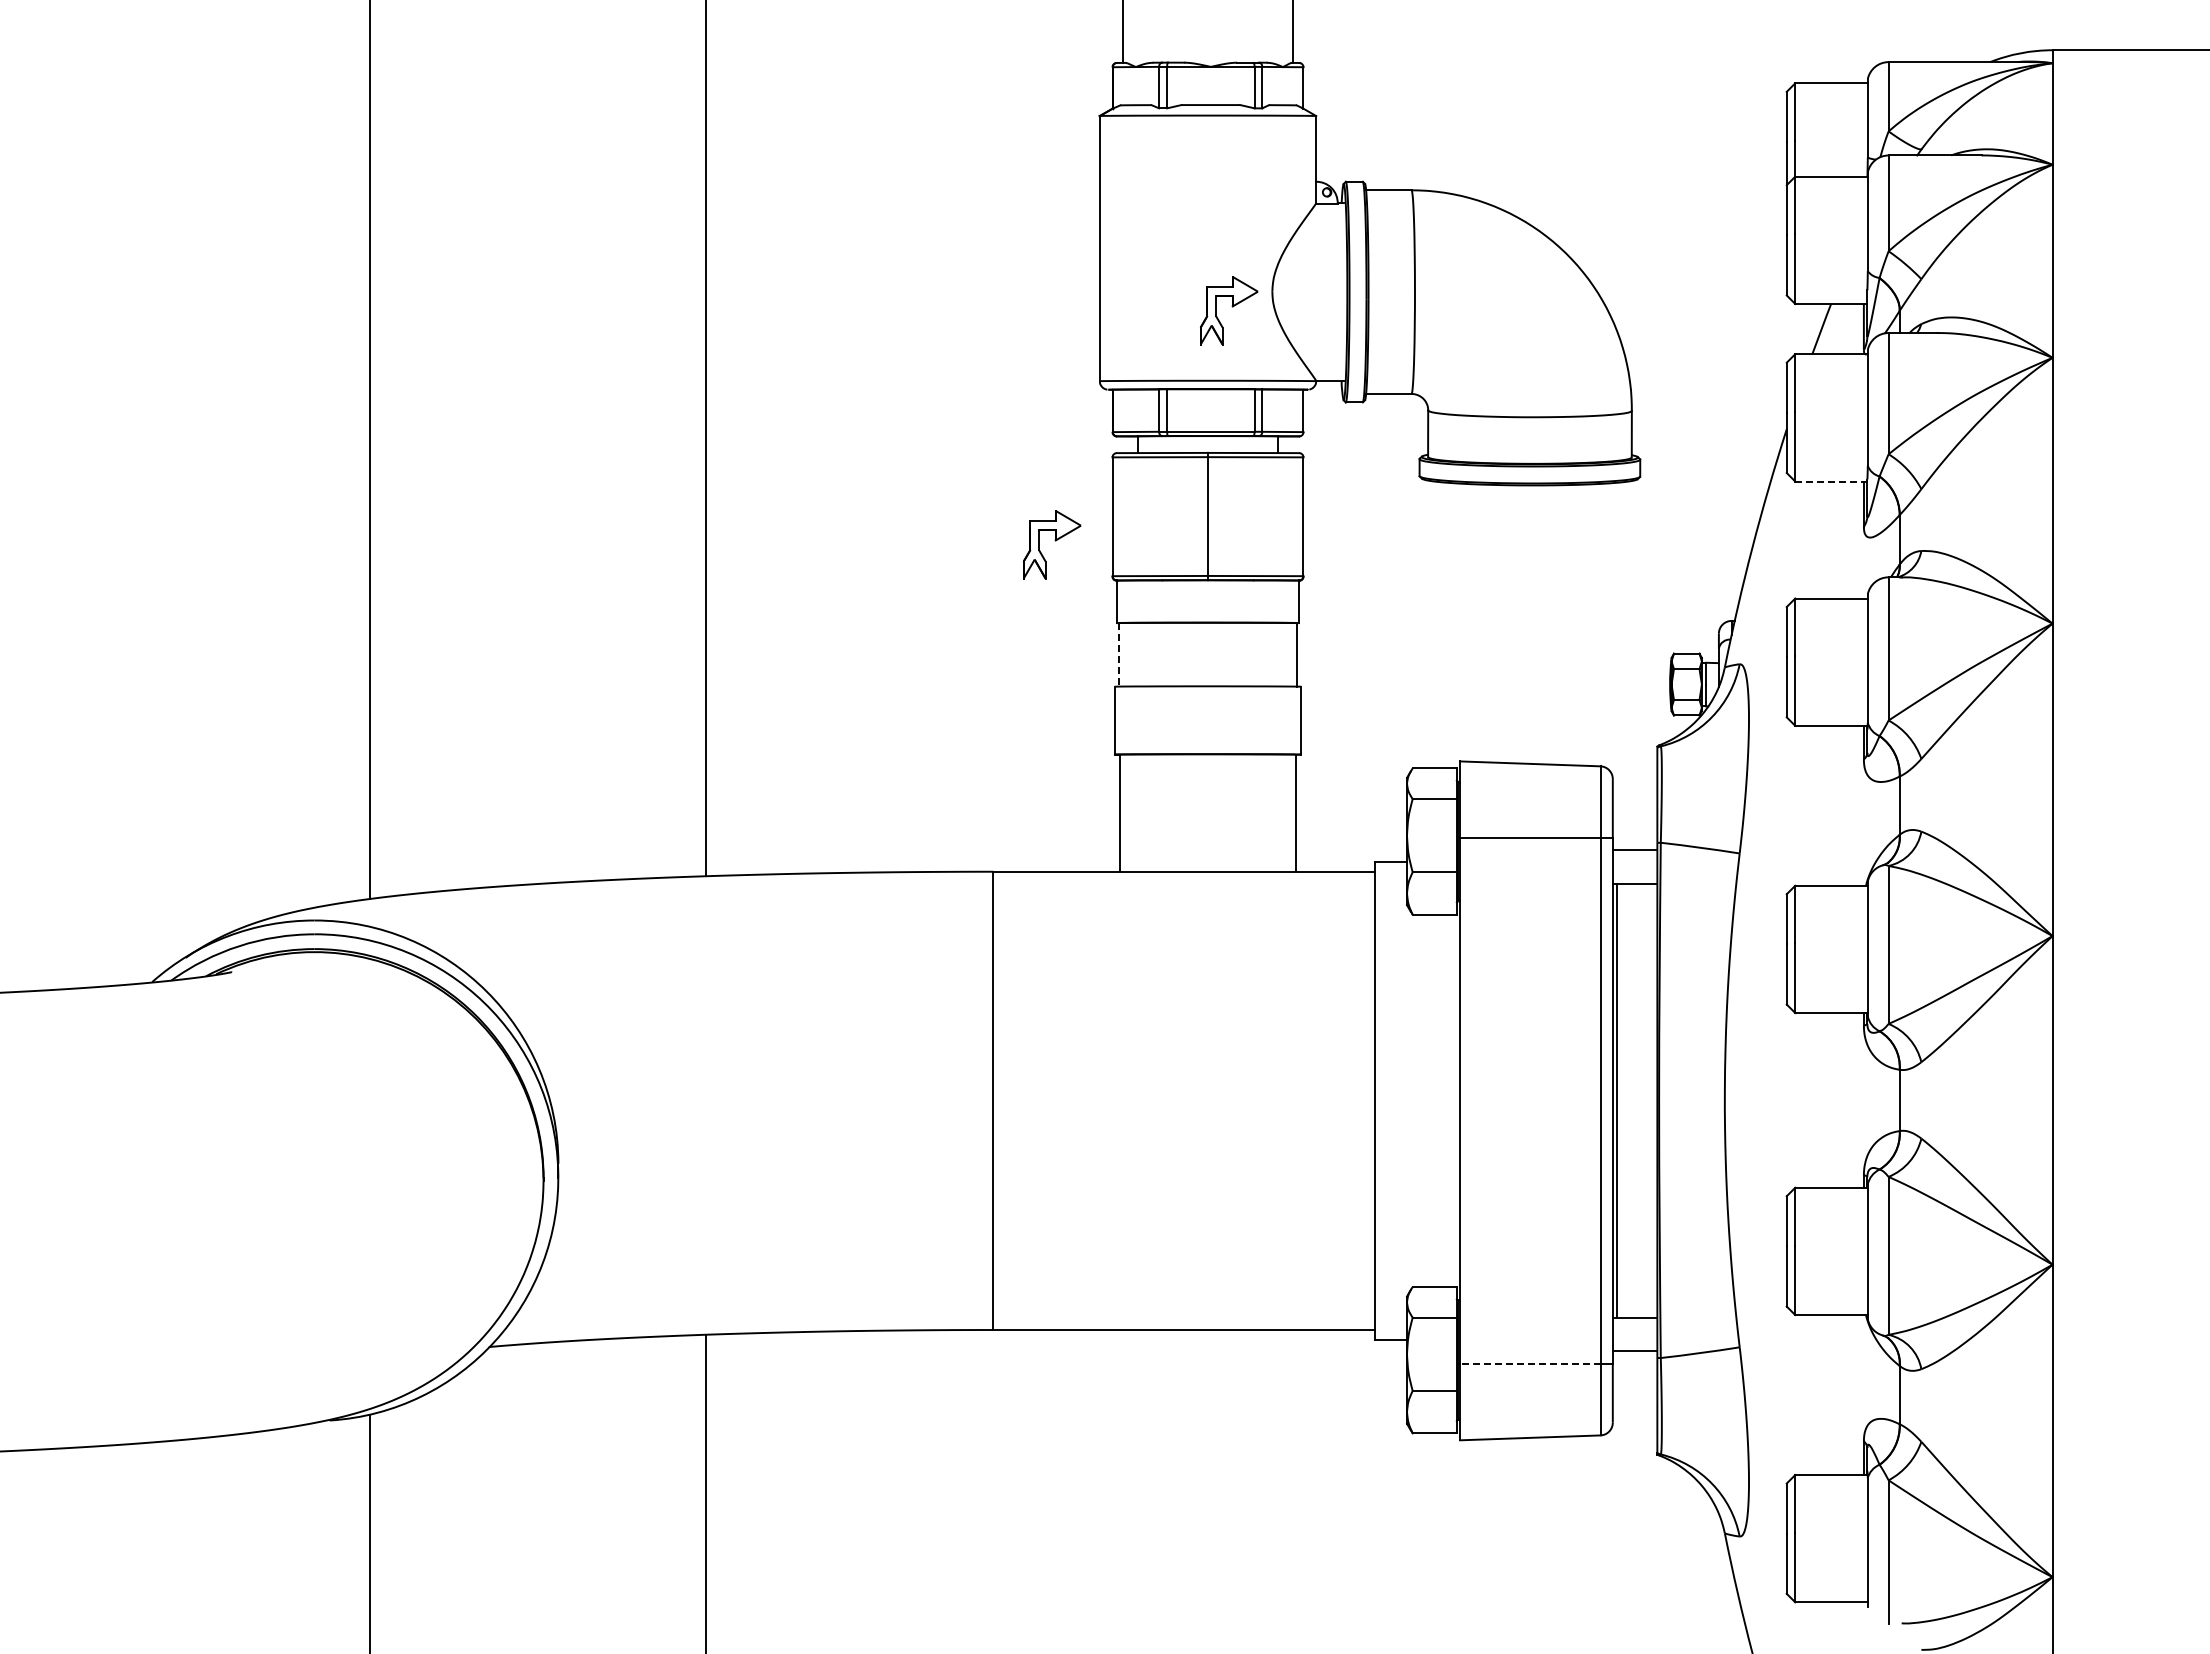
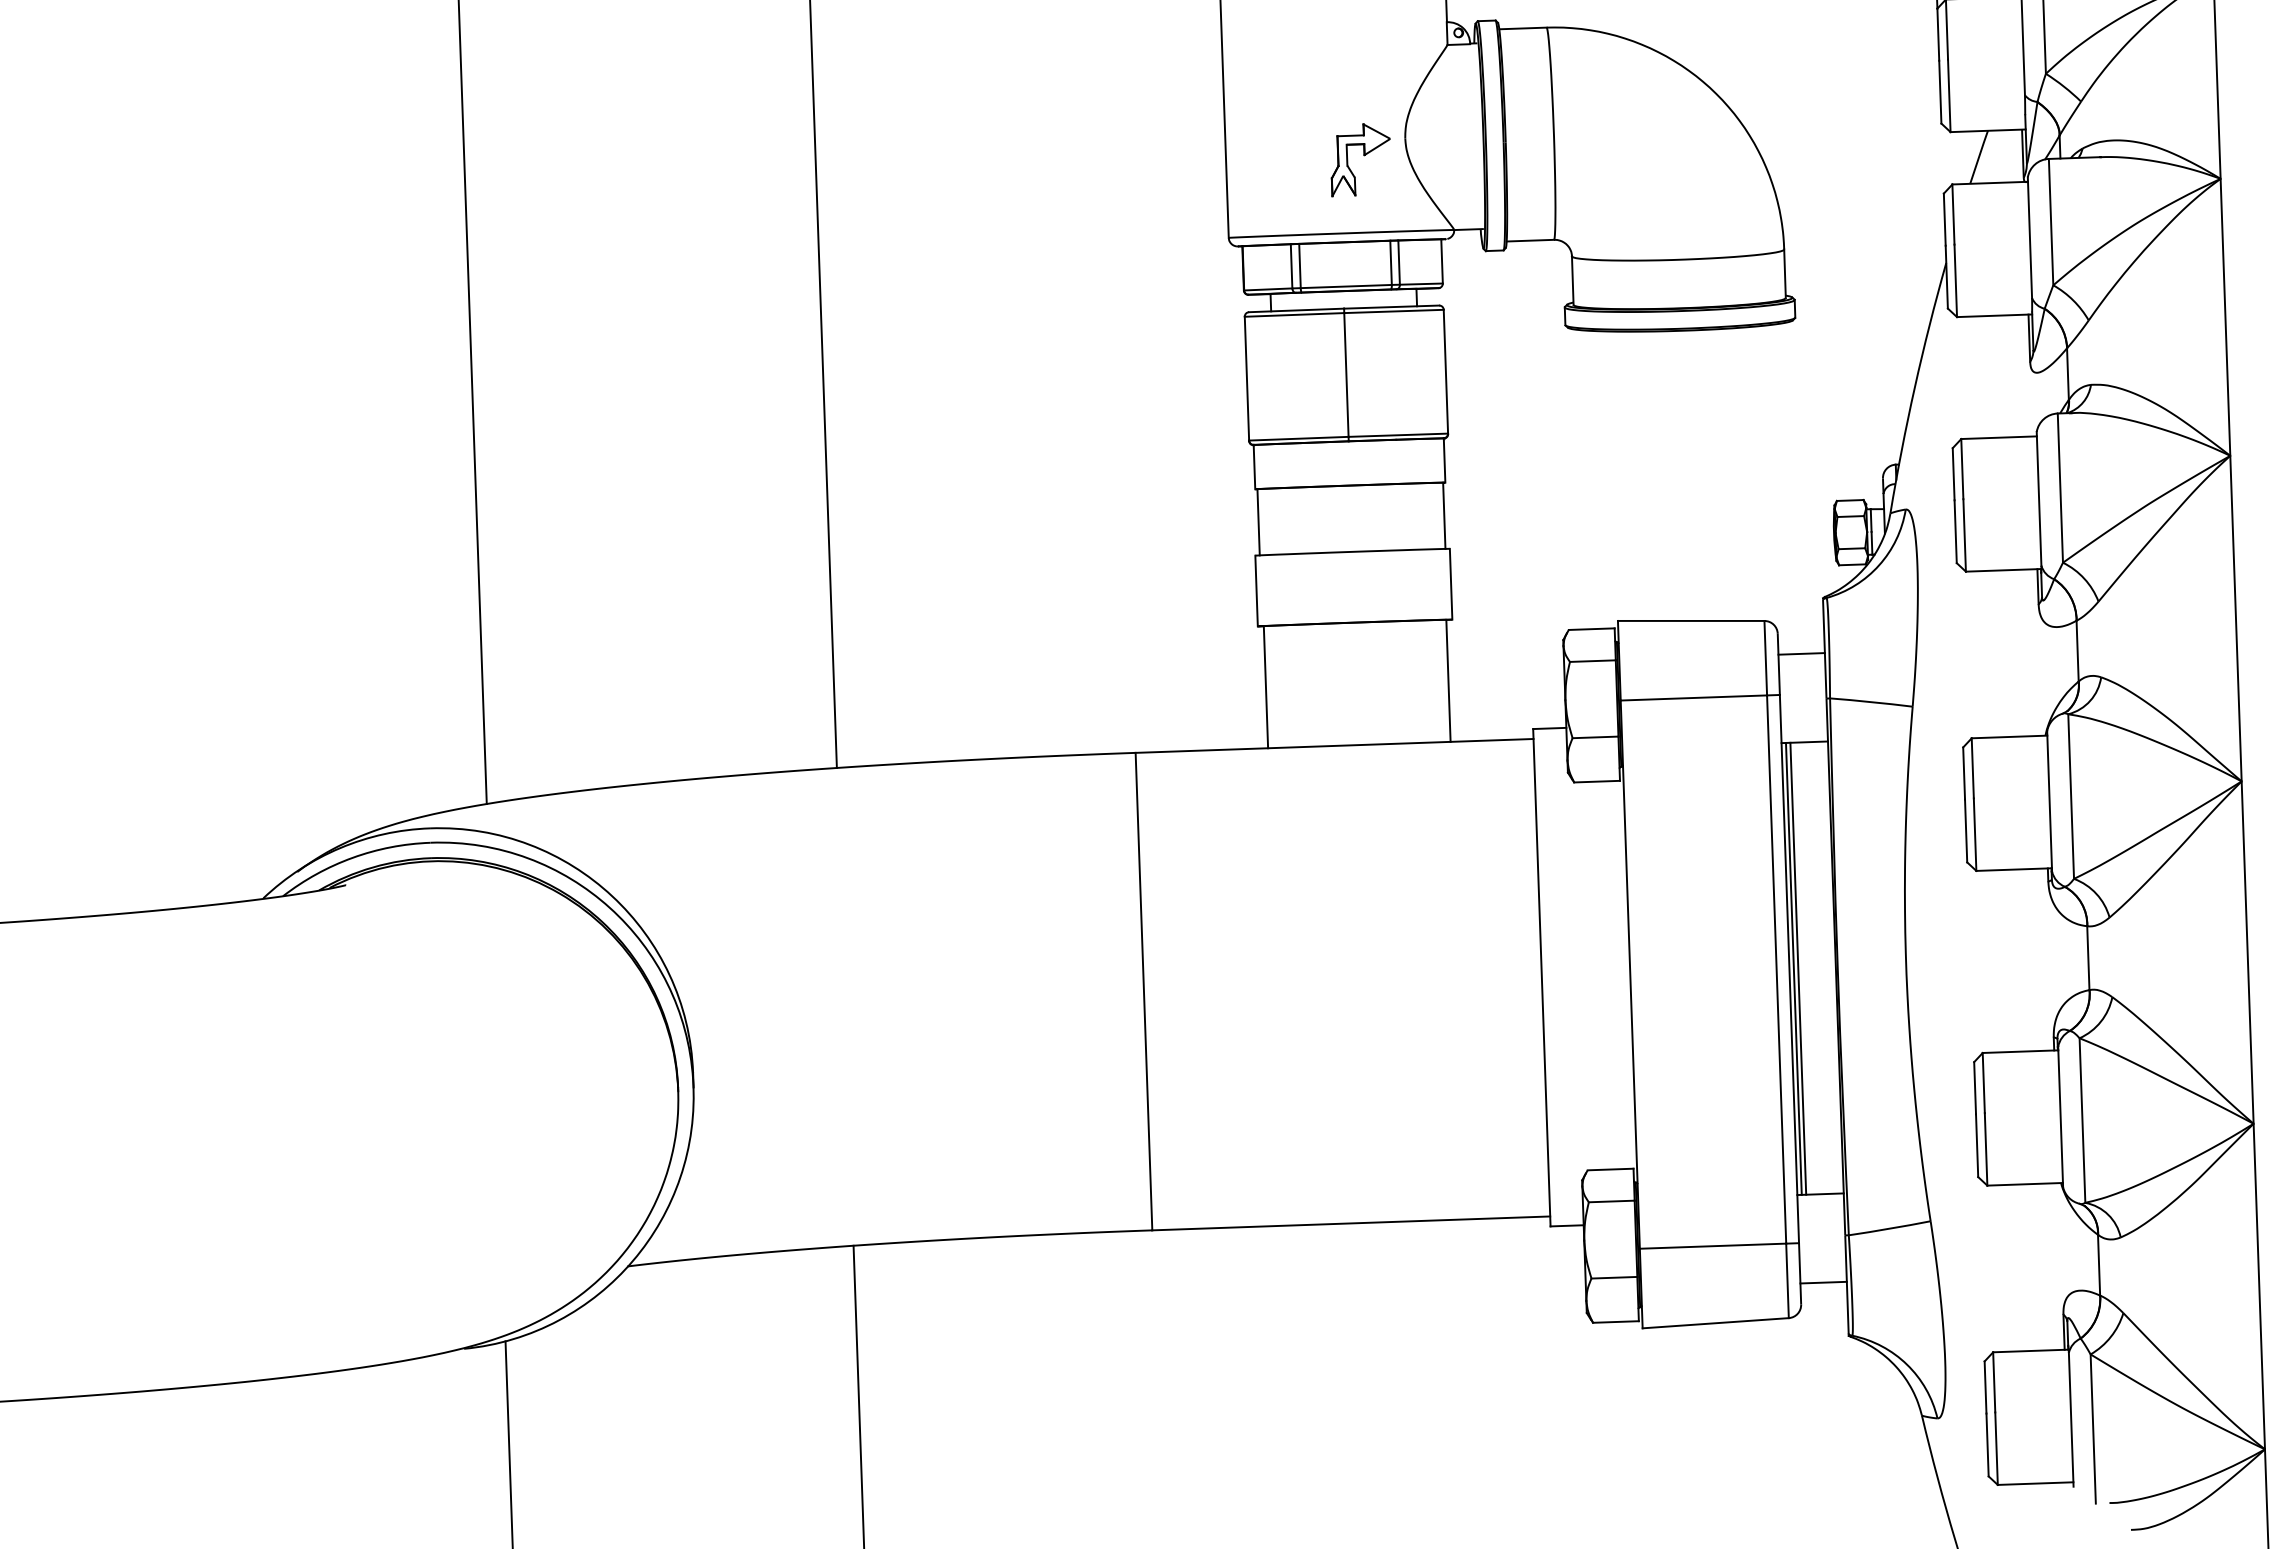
line: (1831, 481) -> (1994, 315), dashed -> solid
part: (1052, 544) -> (1185, 409), removed
line: (1118, 654) -> (1258, 521), dashed -> solid
line: (1634, 850) -> (1801, 654), moved
line: (1621, 1100) -> (1798, 968), added
line: (1634, 1350) -> (1823, 1282), moved
line: (1529, 1363) -> (1712, 1245), dashed -> solid

